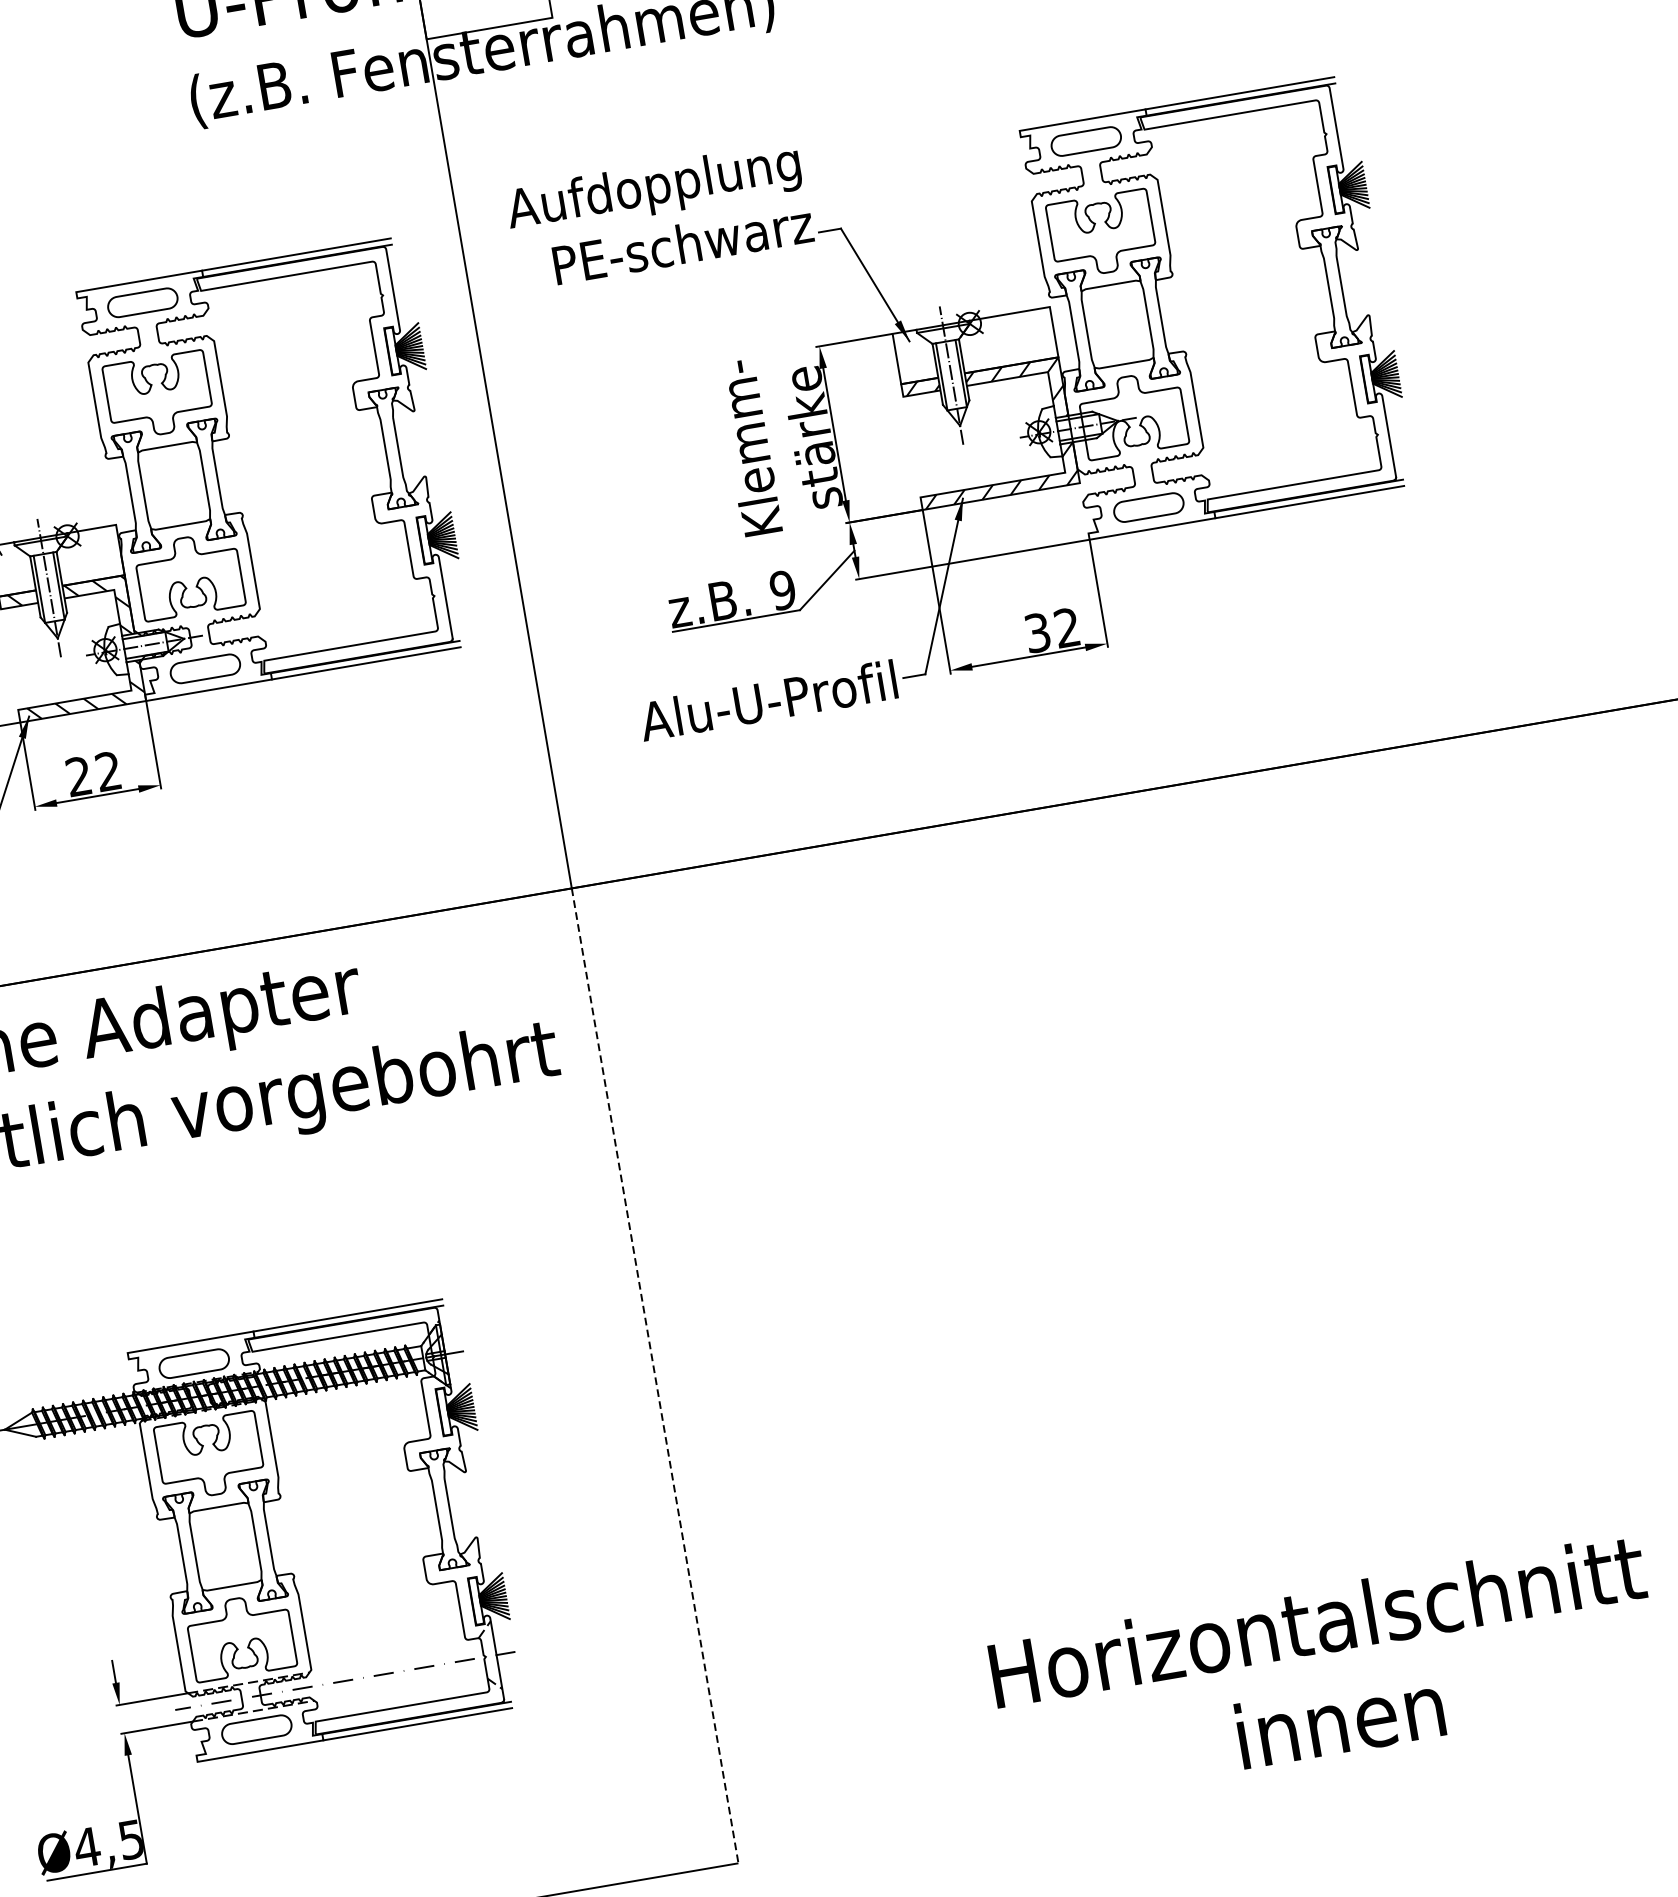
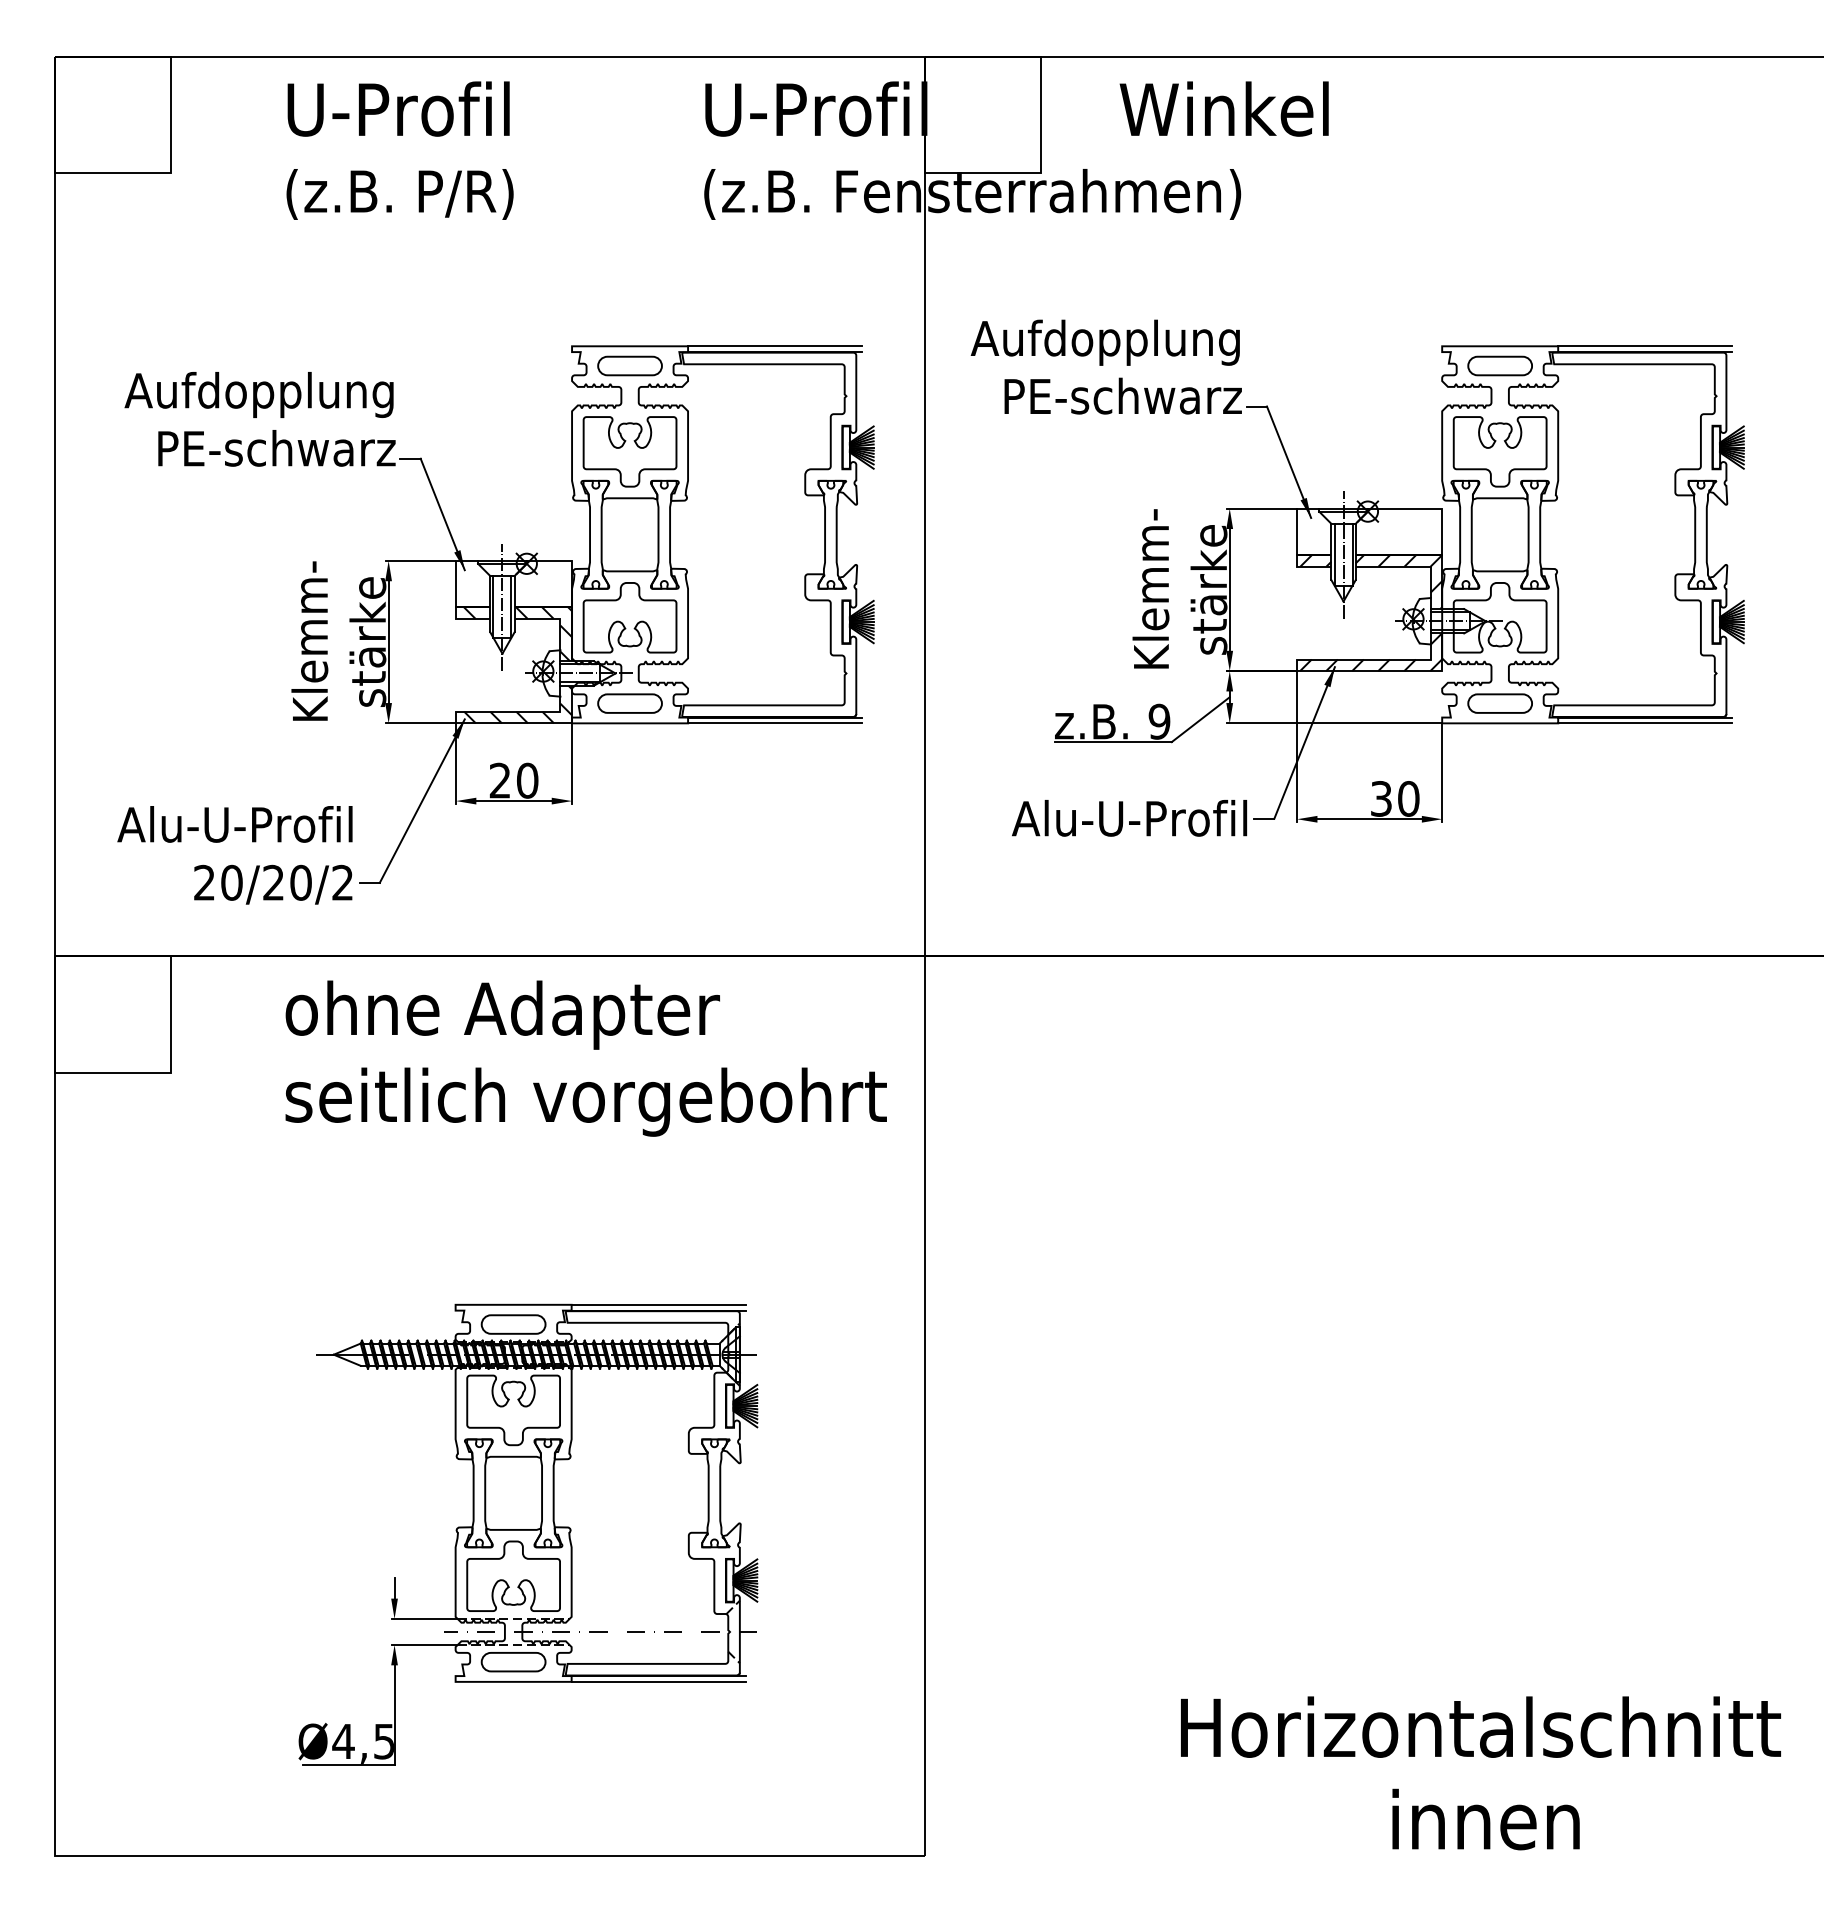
text: (1067, 627) -> (1408, 798), 32 -> 30
text: (108, 771) -> (527, 780), 22 -> 20
line: (654, 1376) -> (924, 1406), dashed -> solid

